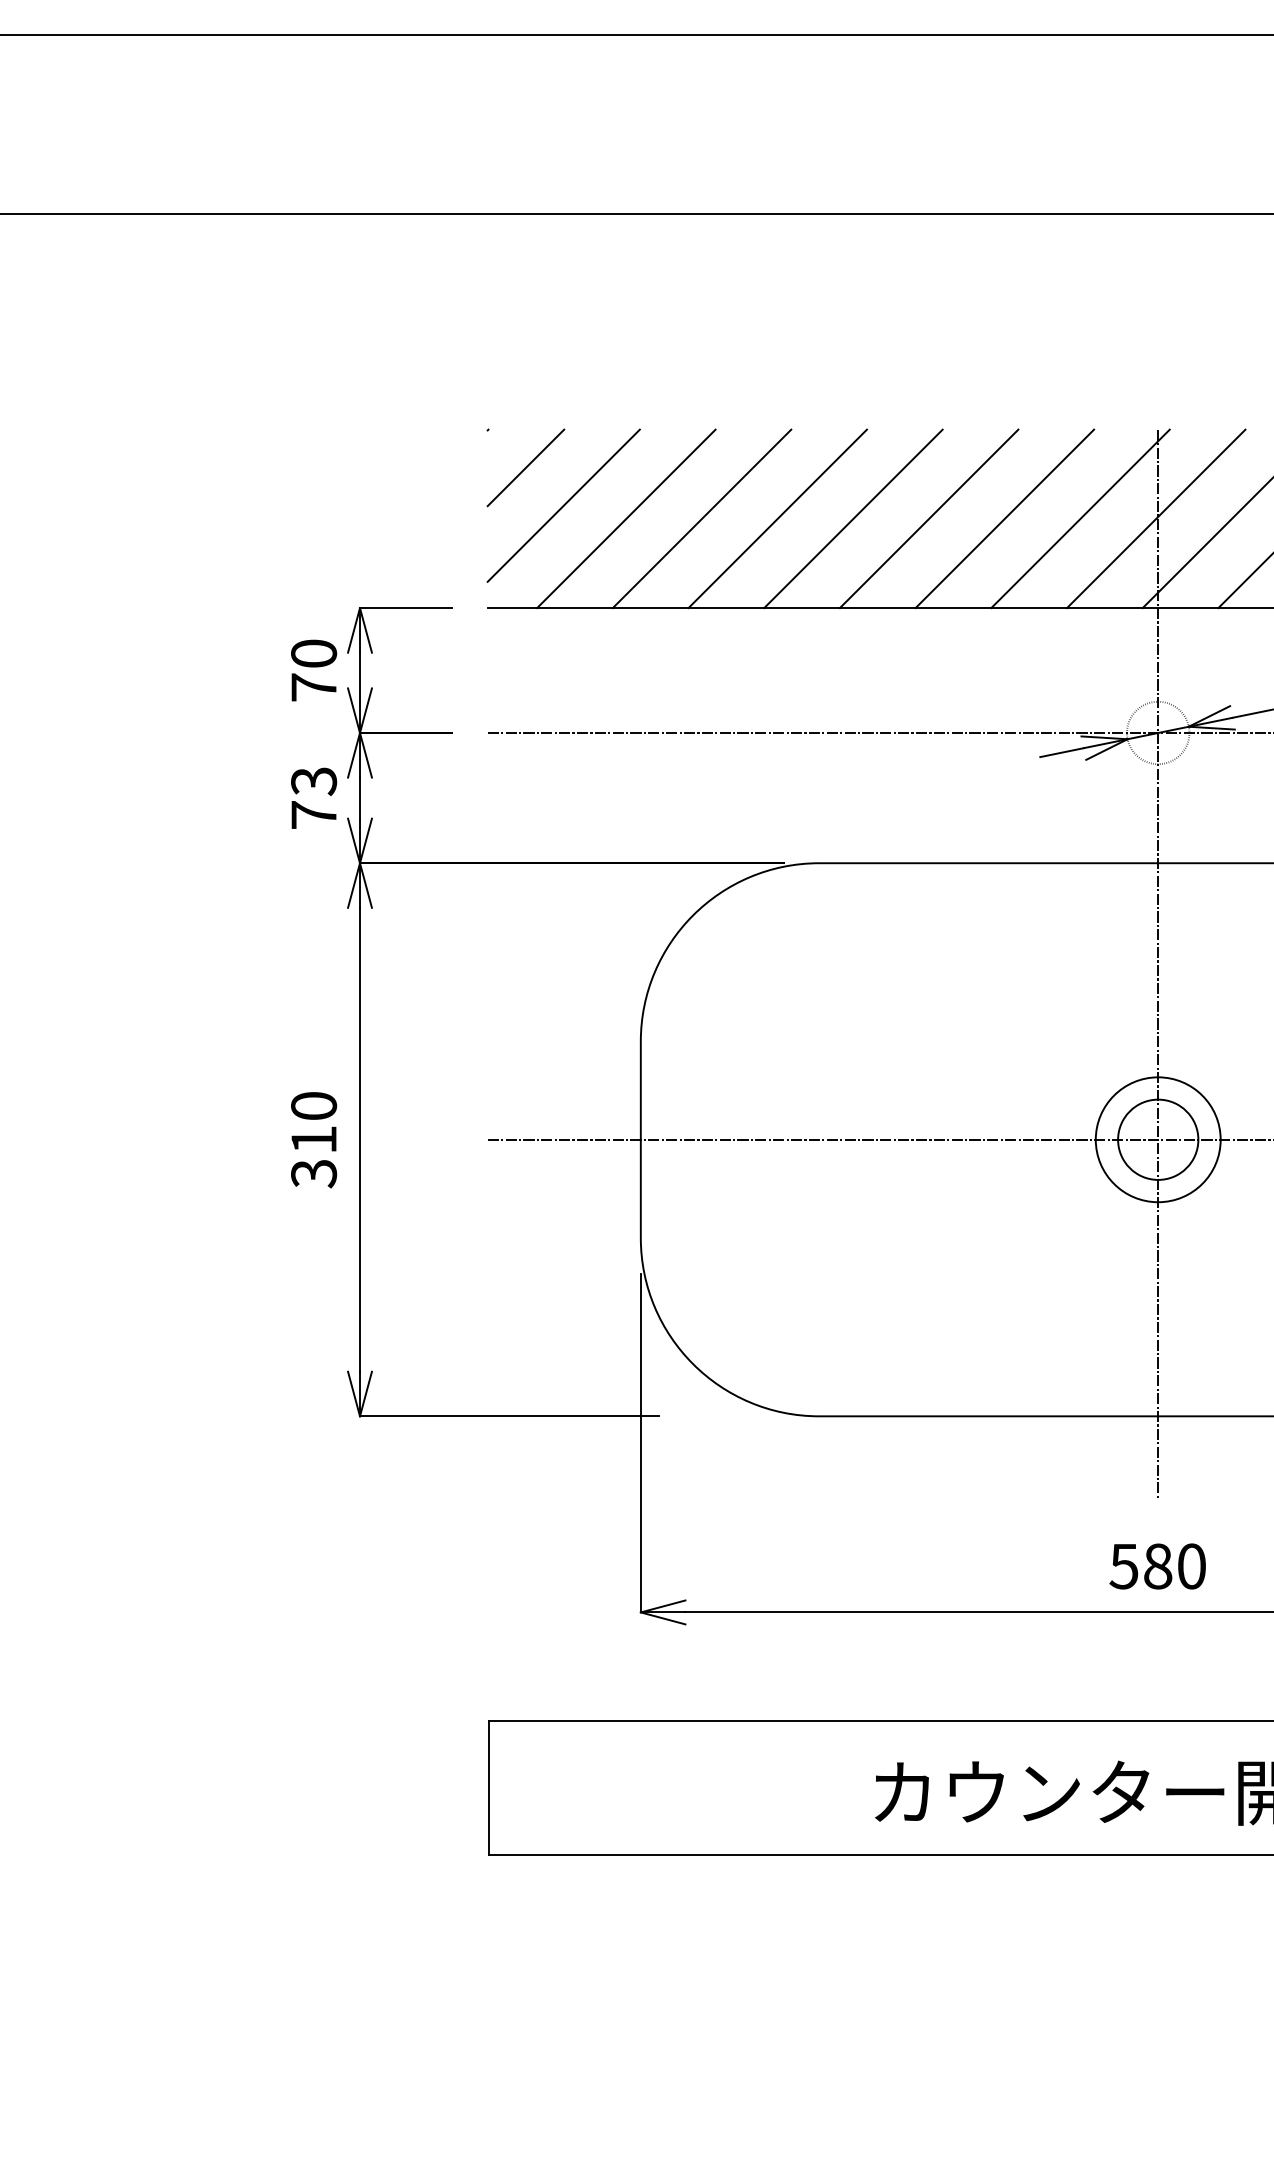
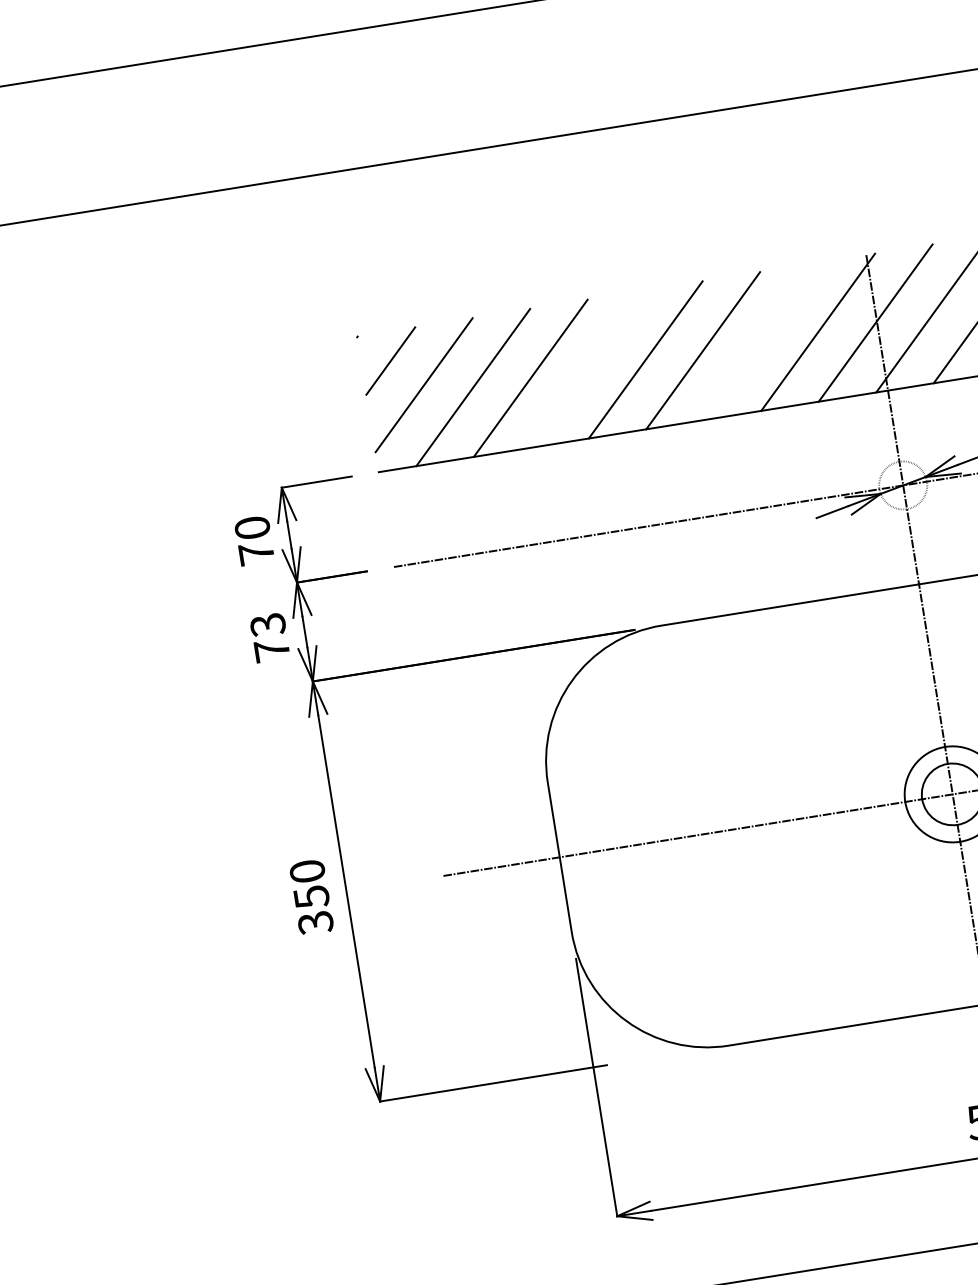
line: (777, 518) -> (587, 368), removed
line: (1004, 518) -> (760, 341), removed
text: (314, 1140) -> (312, 897), 310 -> 350

